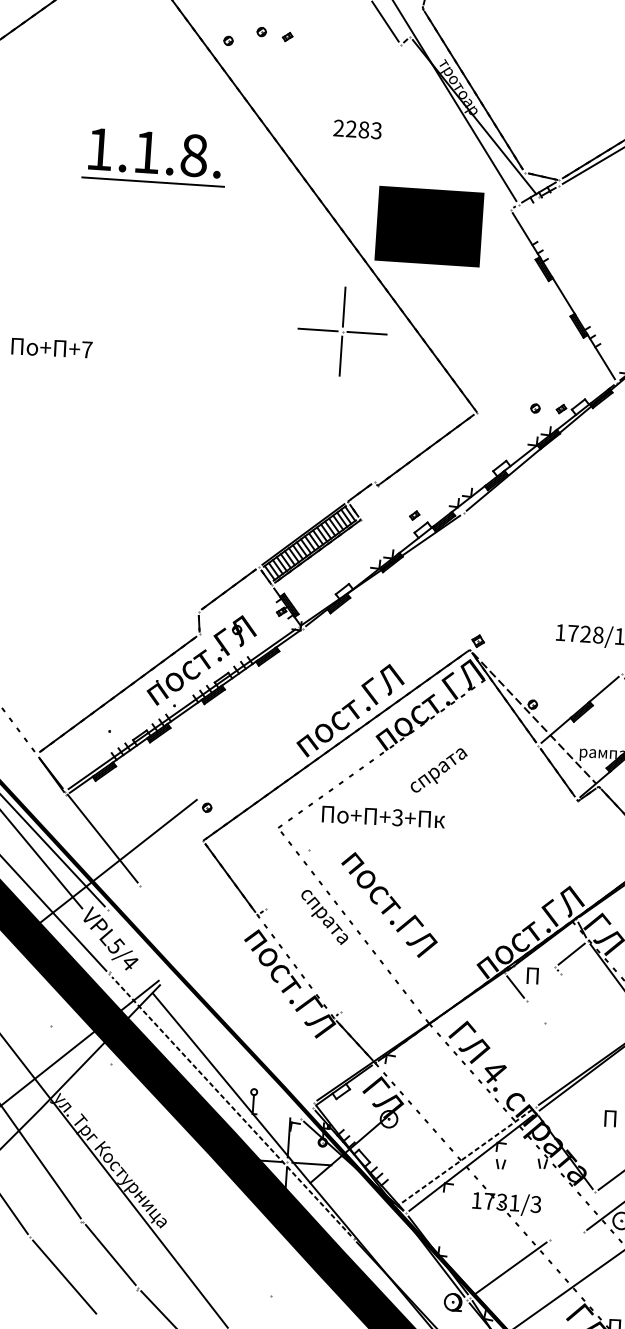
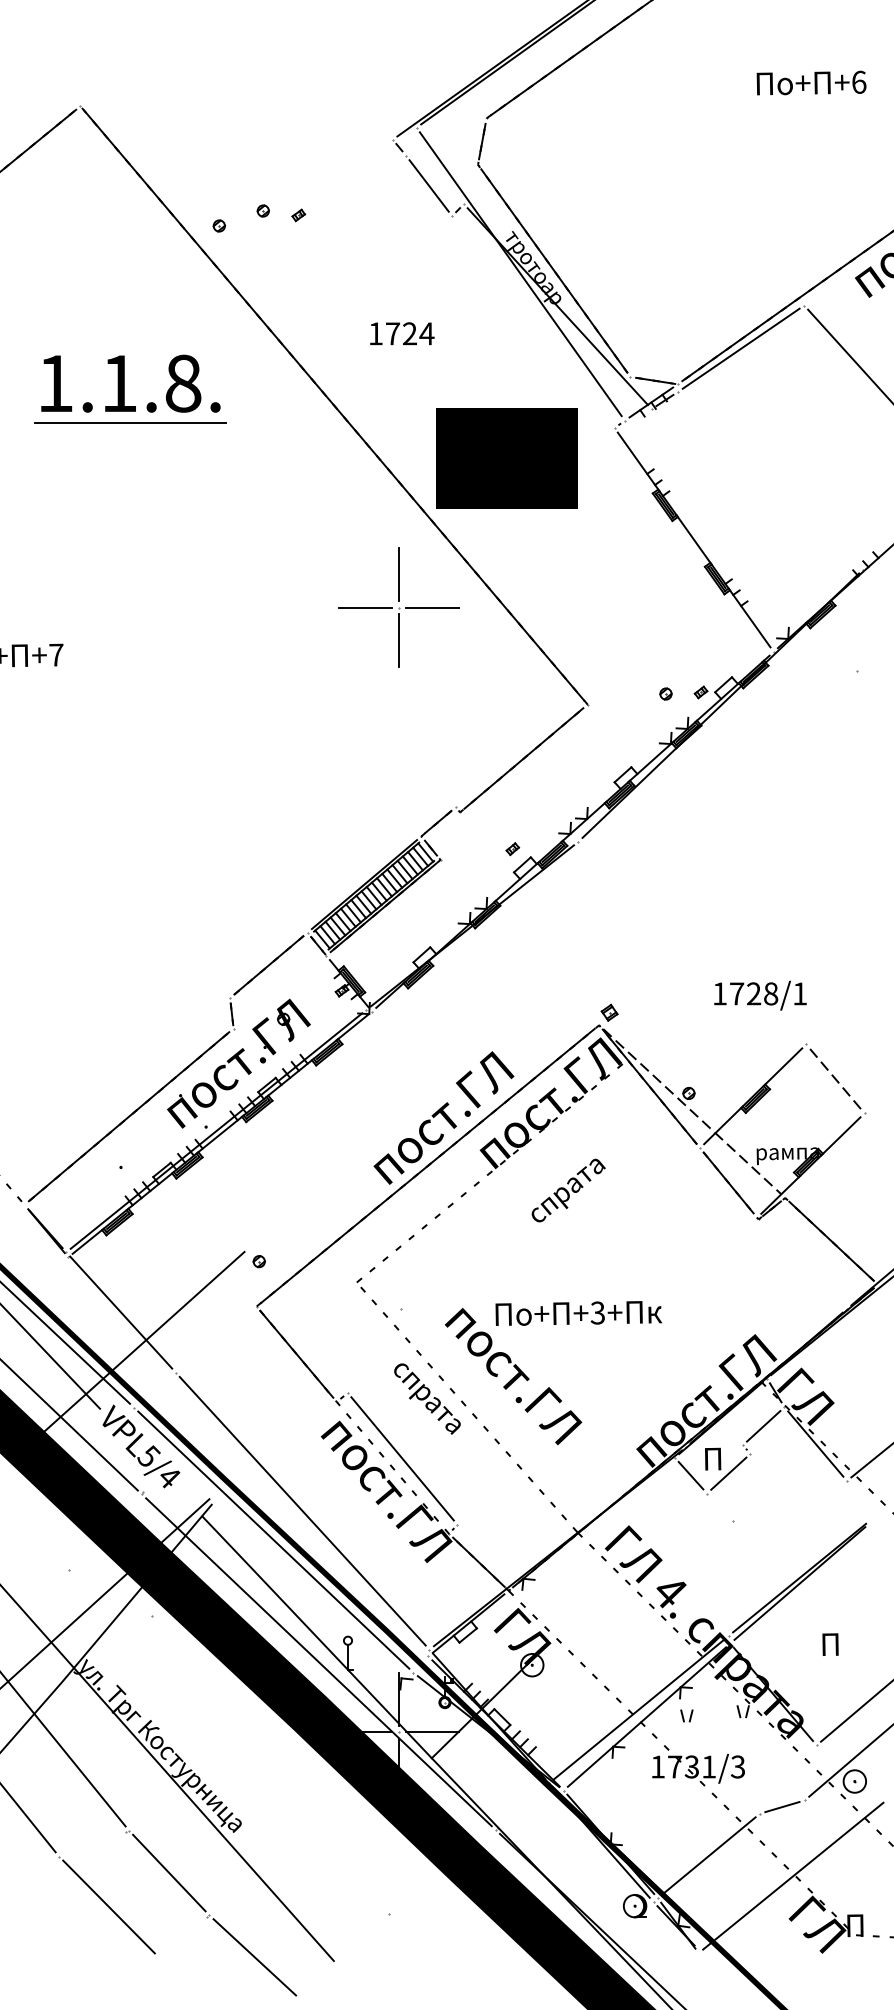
text: (357, 129) -> (401, 333), 2283 -> 1724
text: (383, 817) -> (578, 1313), moved
line: (303, 960) -> (402, 1458), added
line: (543, 987) -> (728, 1473), added
line: (226, 993) -> (302, 1510), added
line: (204, 1013) -> (273, 1539), added
line: (231, 1106) -> (318, 1661), dashed -> solid
line: (465, 1157) -> (638, 1709), dashed -> solid
line: (566, 1236) -> (782, 1807), added

